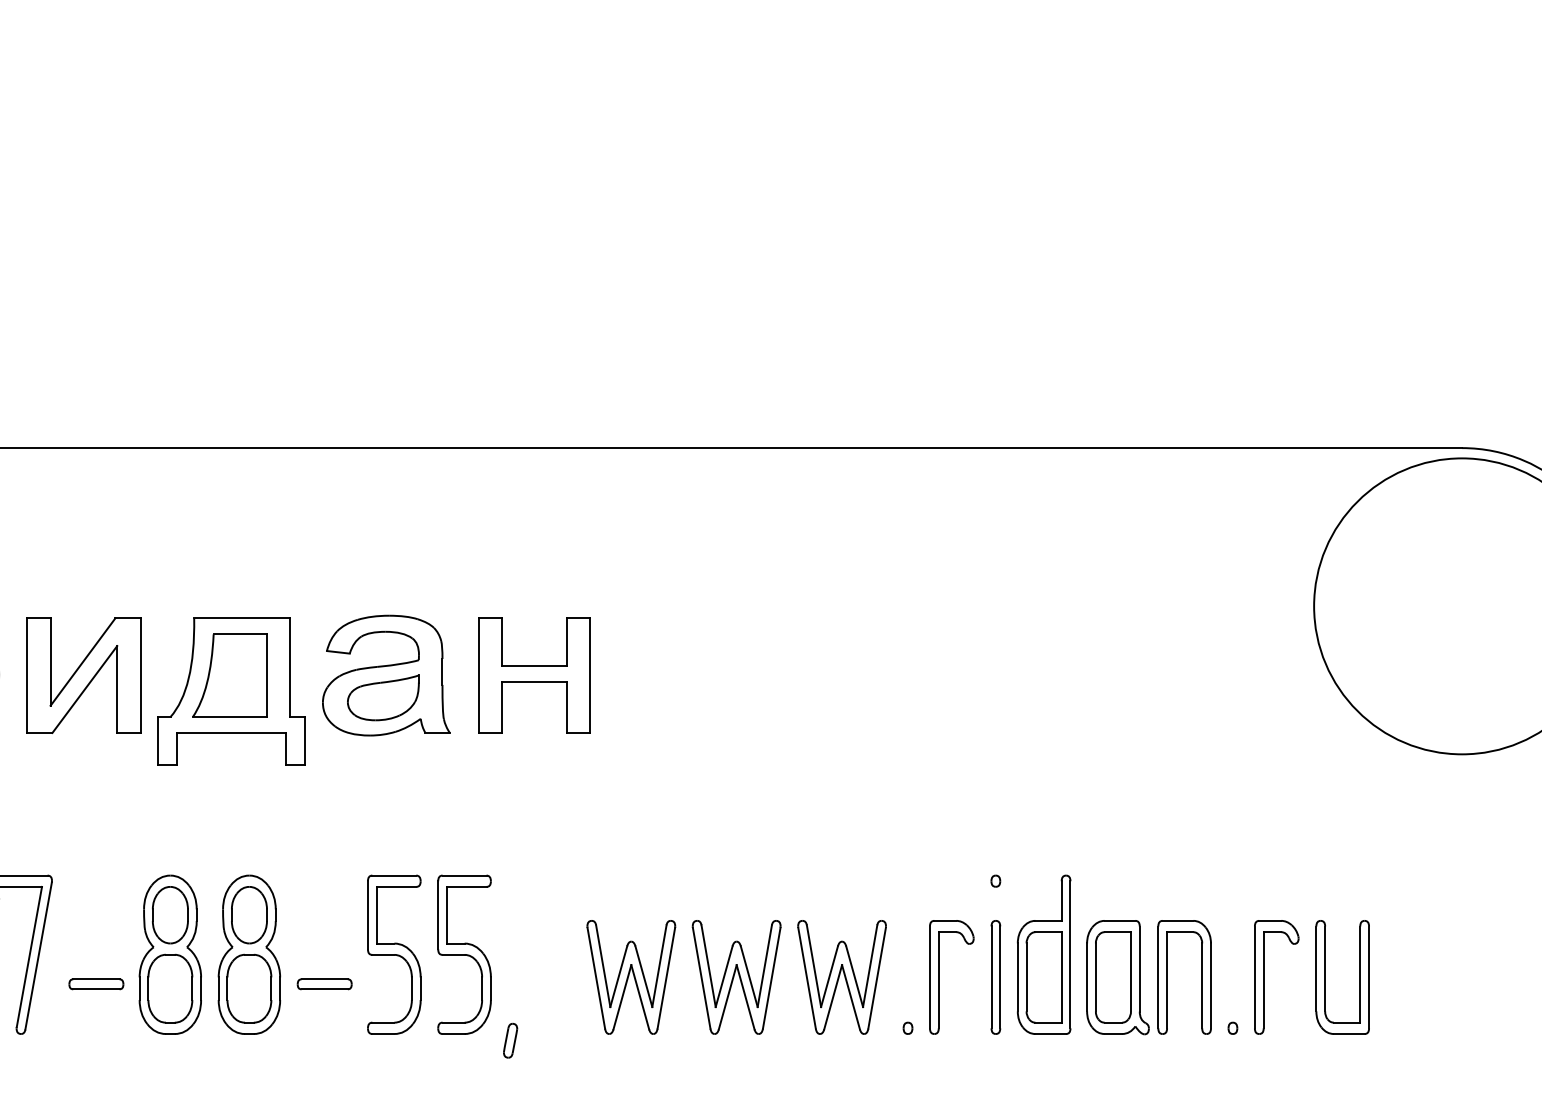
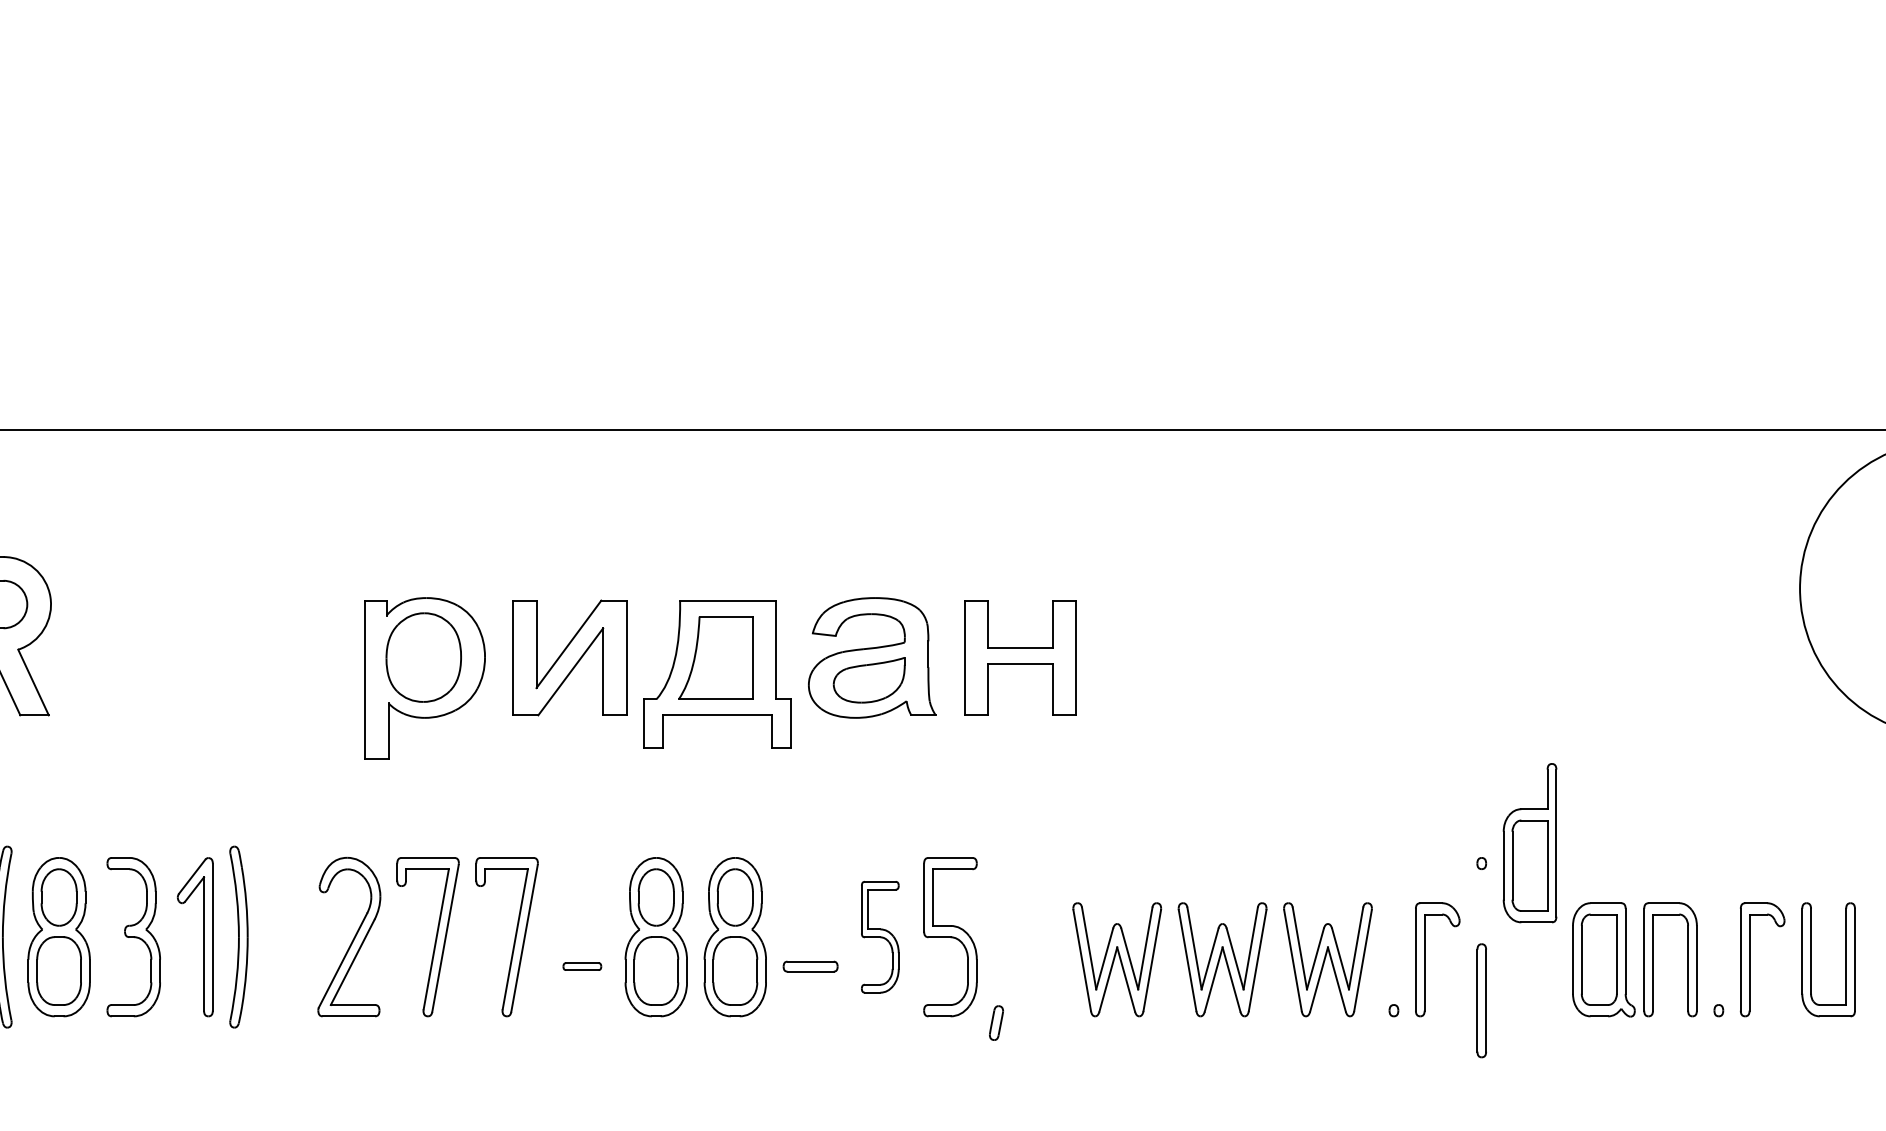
part: (394, 955) -> (880, 937), size x0.7
part: (1043, 955) -> (1529, 843), moved
part: (995, 977) -> (1481, 1000), moved
part: (96, 984) -> (582, 966), size x0.7

